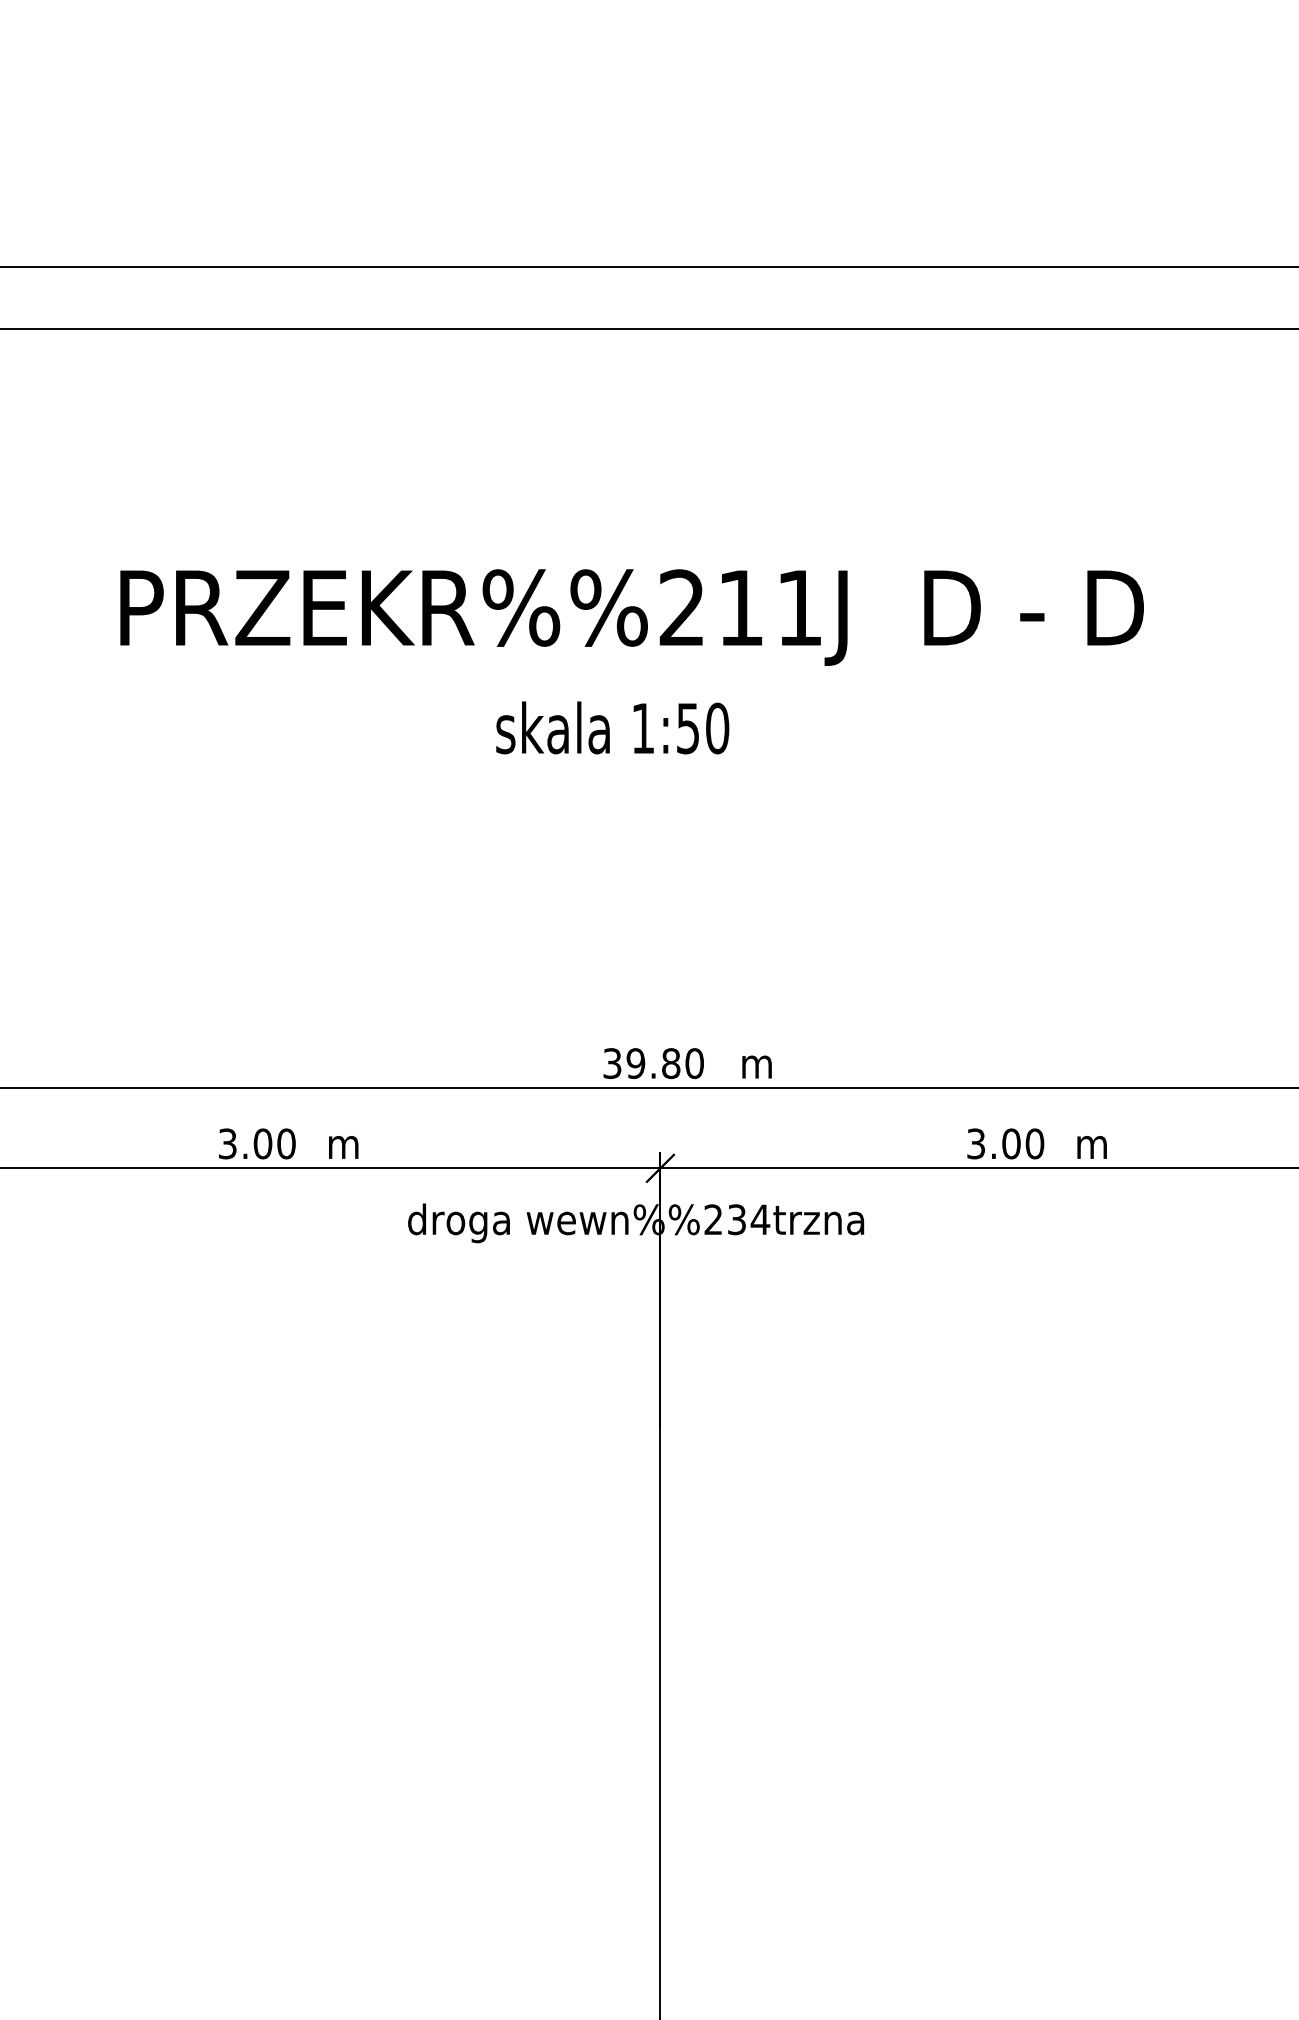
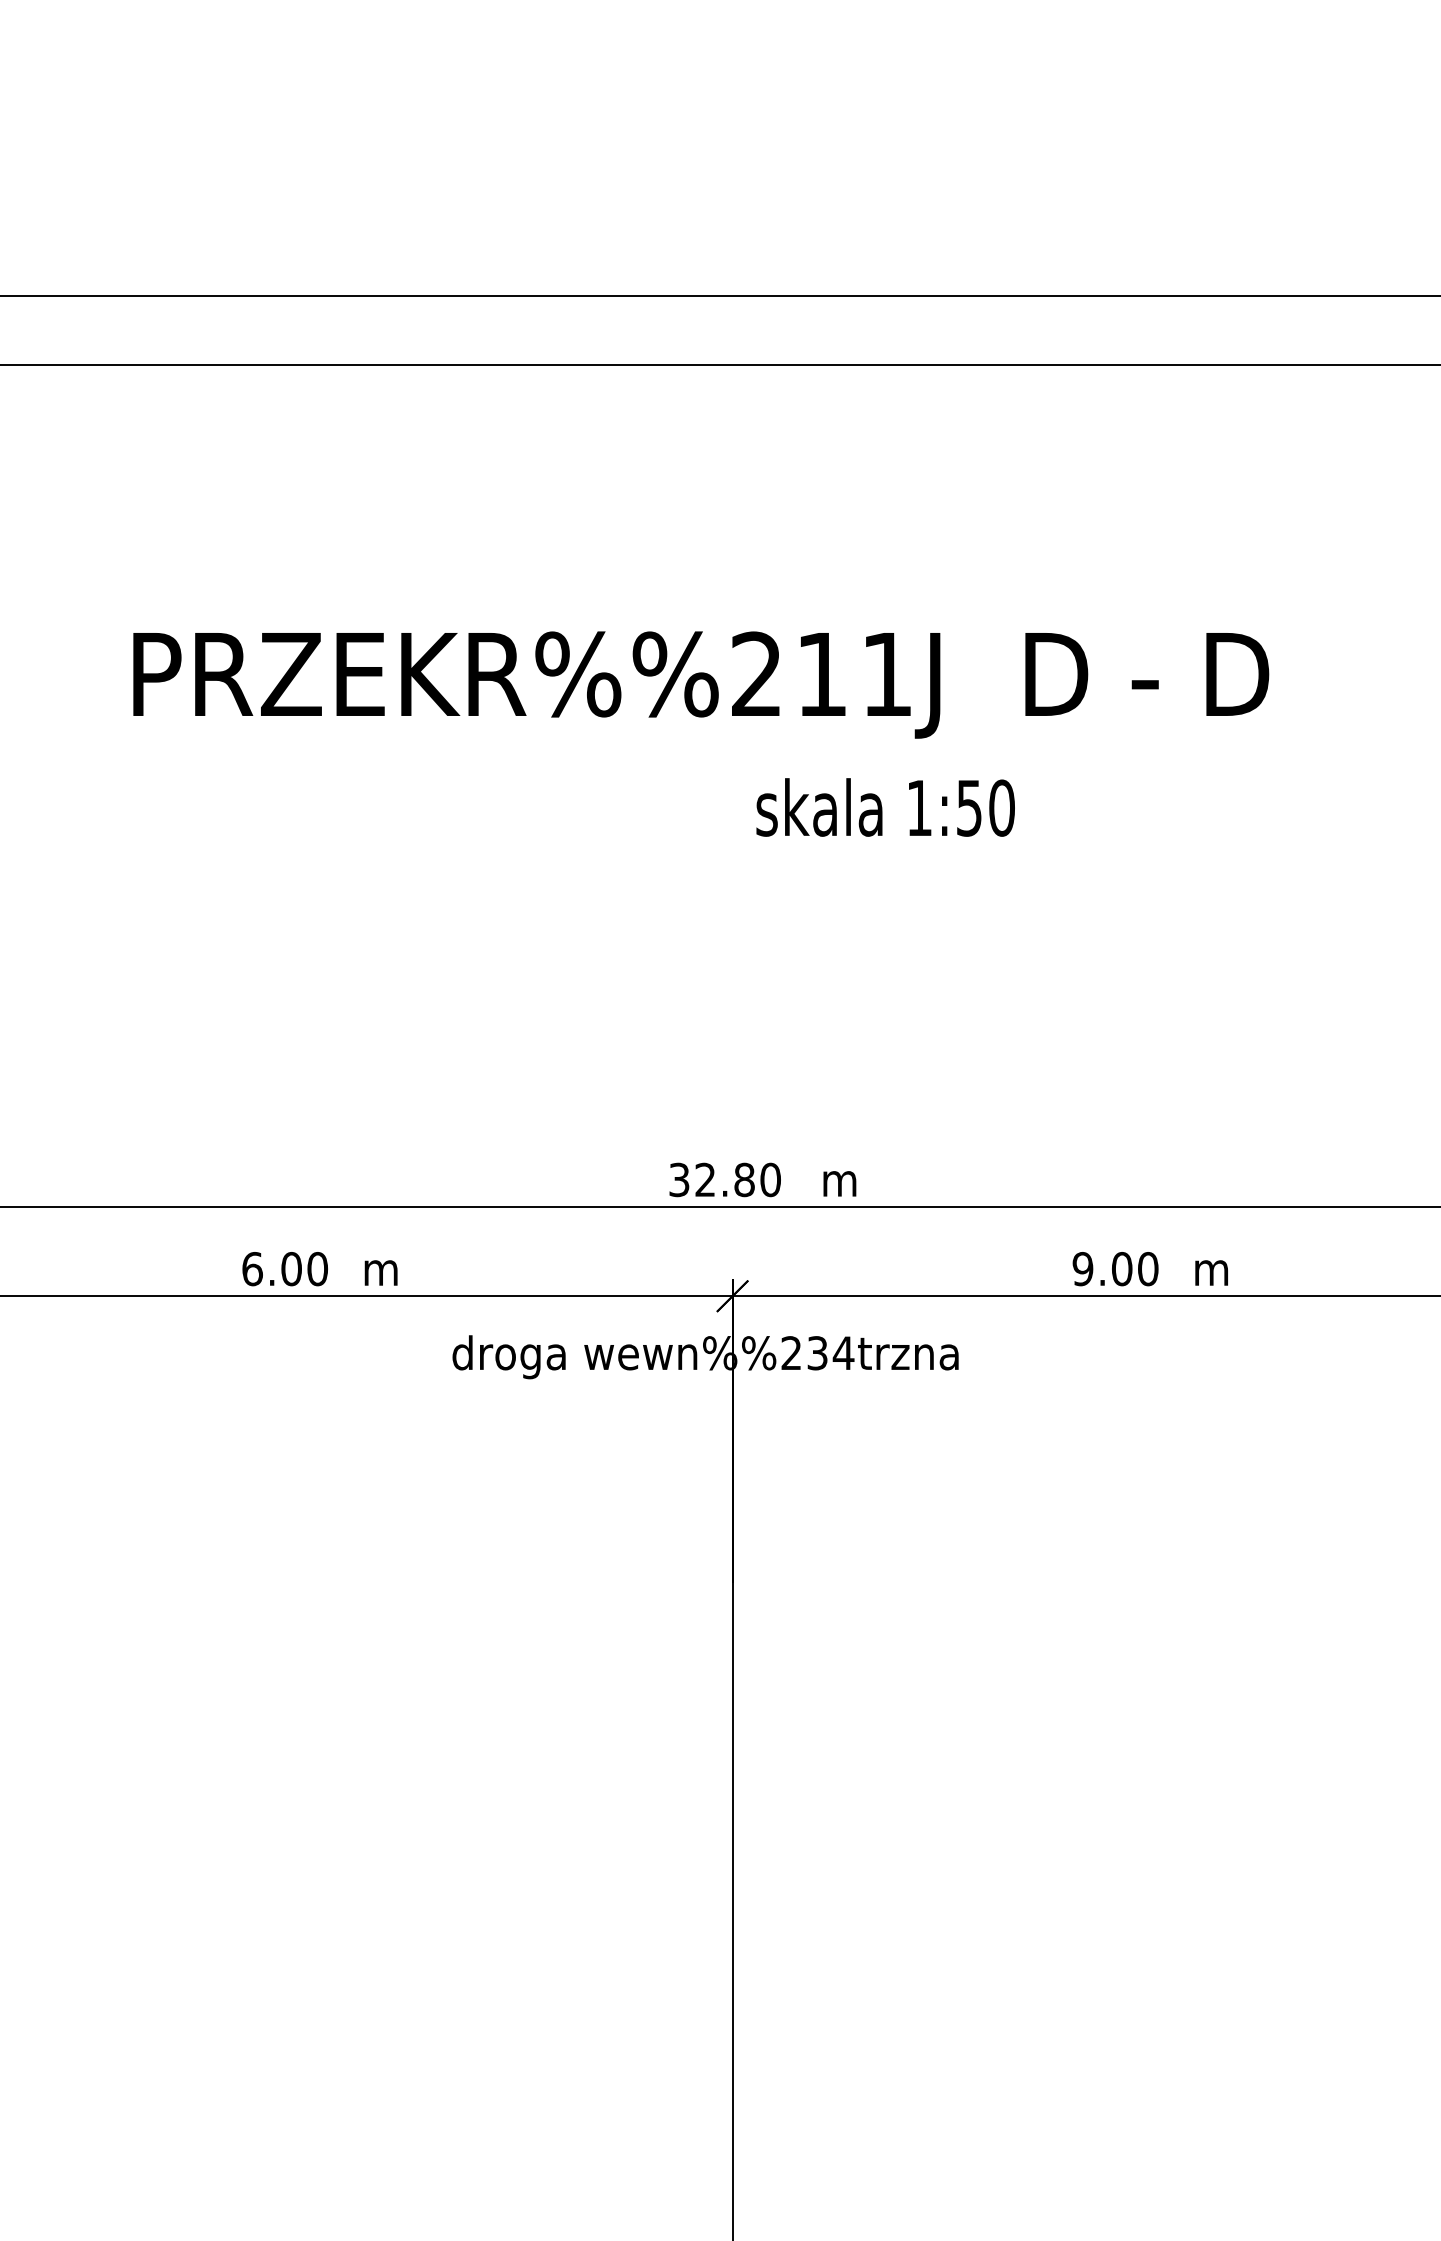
text: (612, 727) -> (885, 807), moved
text: (635, 1063) -> (705, 1179), 39.80 -> 32.80
text: (227, 1144) -> (252, 1269), 3.00 -> 6.00
text: (975, 1144) -> (1082, 1269), 3.00 -> 9.00

